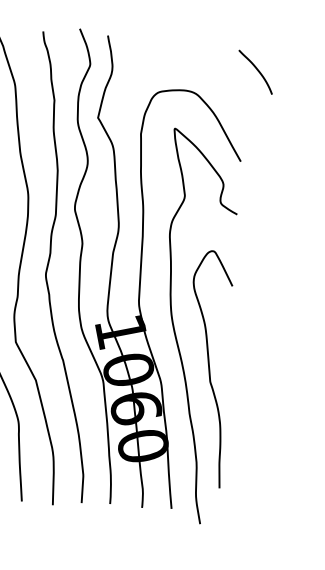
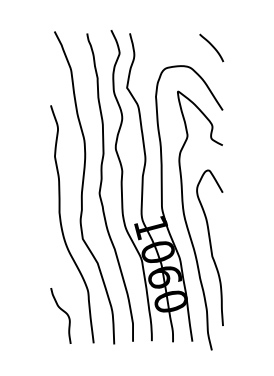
curve: (255, 69) -> (211, 46), moved

